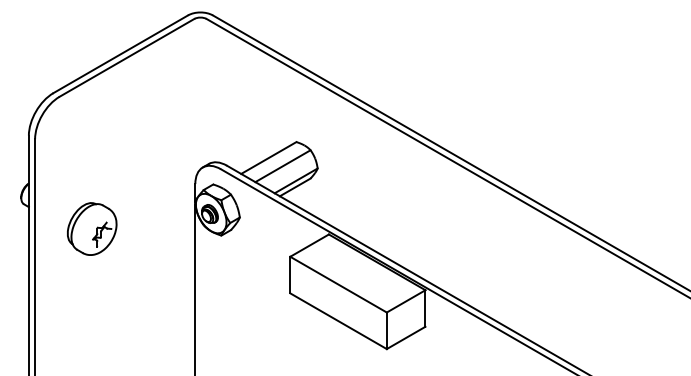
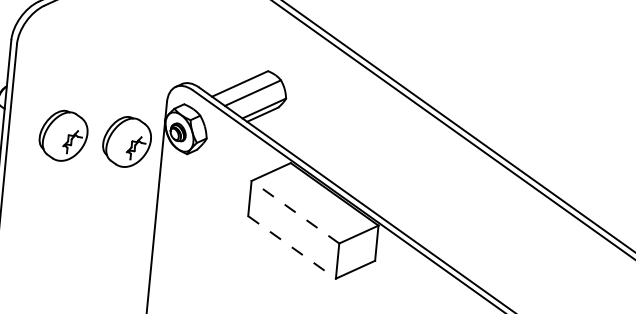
part: (158, 228) -> (127, 141), added
line: (338, 284) -> (295, 212), solid -> dashed
line: (338, 321) -> (291, 247), solid -> dashed

